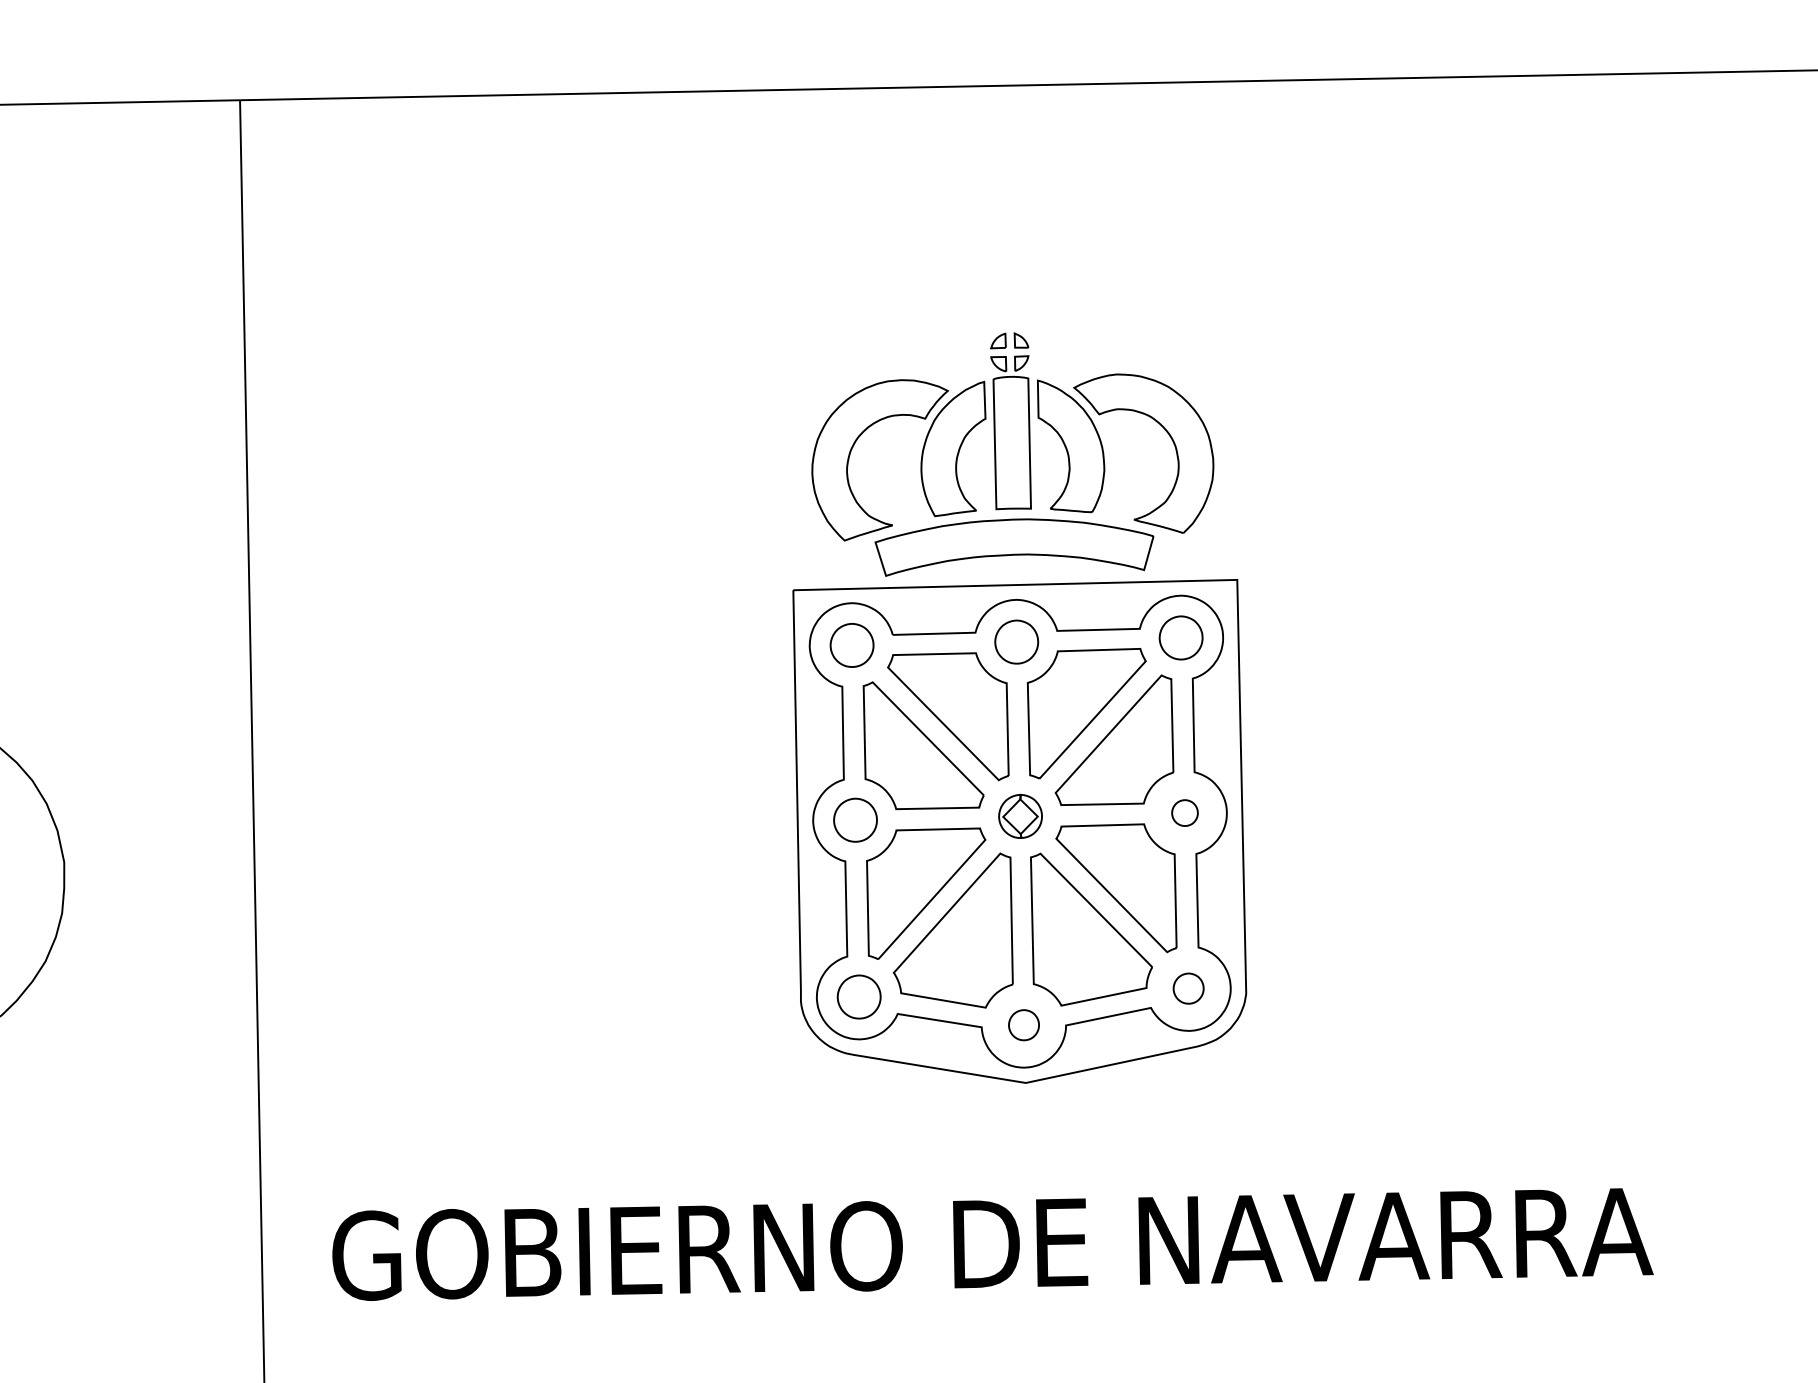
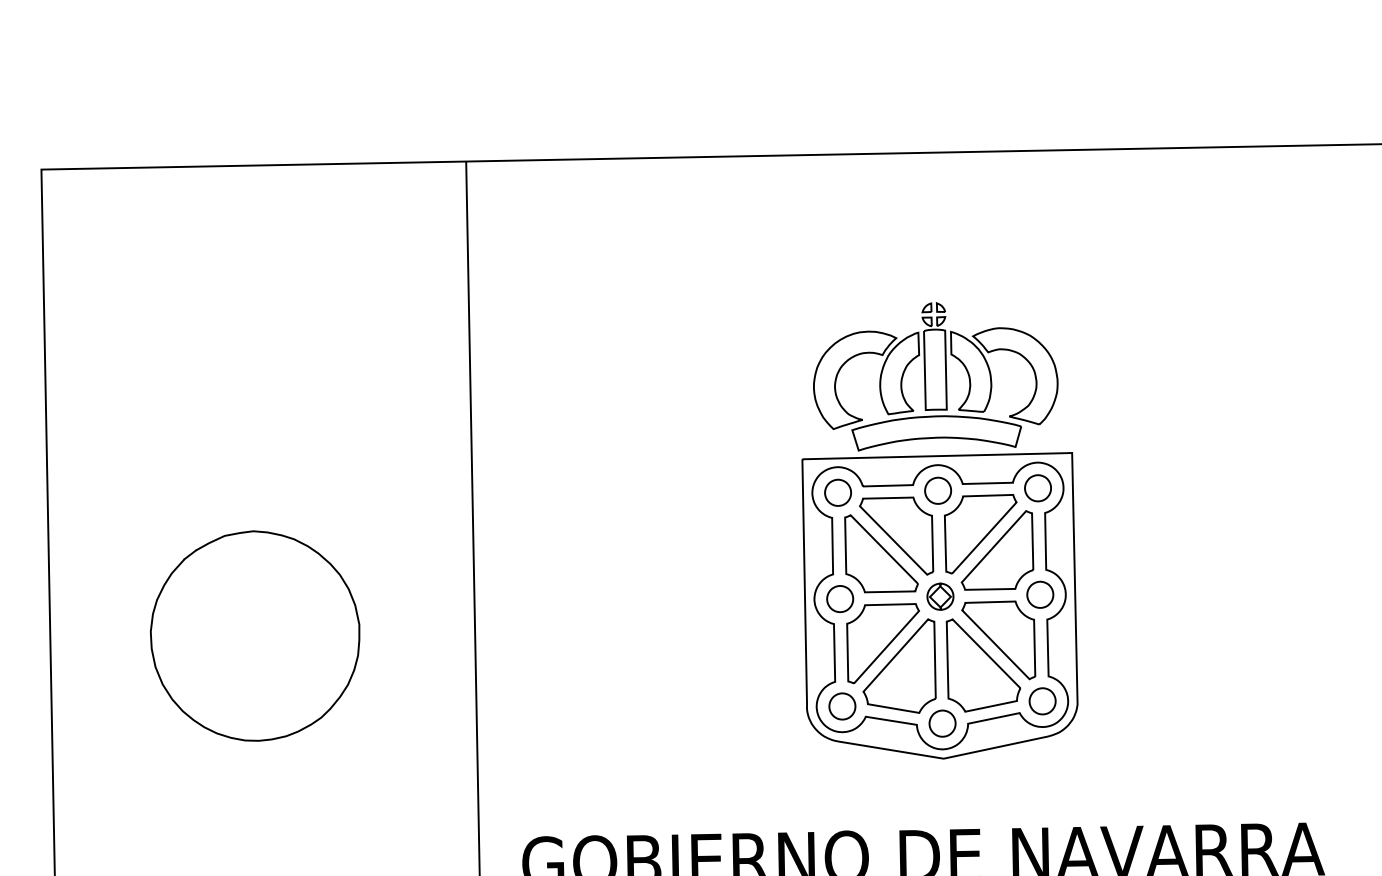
part: (1185, 812) -> (1040, 594), size x1.67
part: (1188, 988) -> (1042, 701), size x1.43
part: (1023, 1025) -> (942, 723), size x1.43

